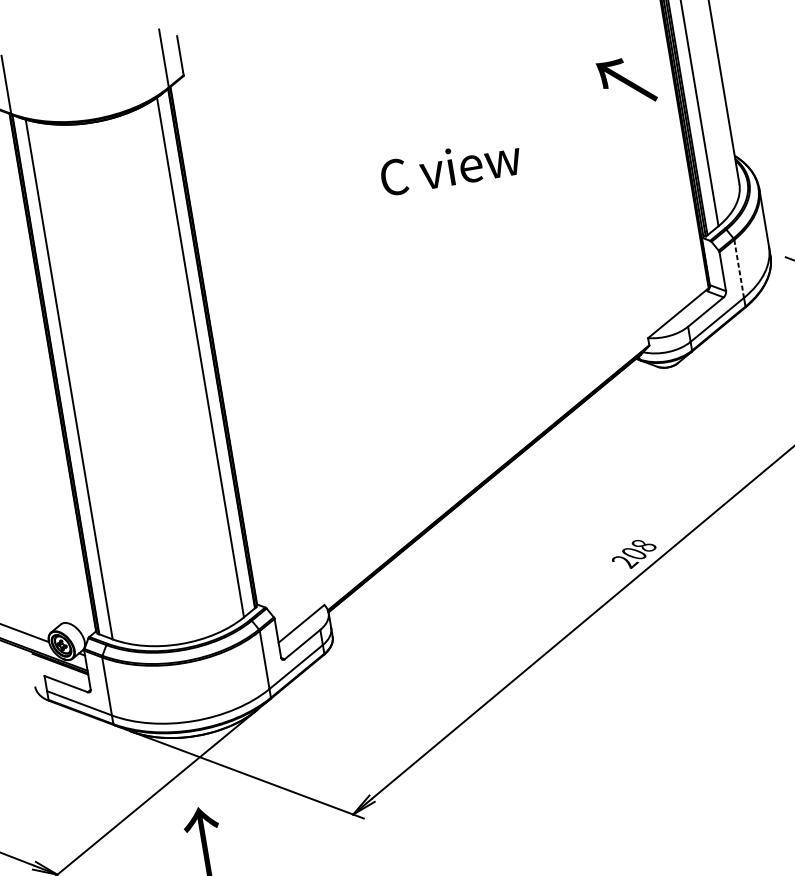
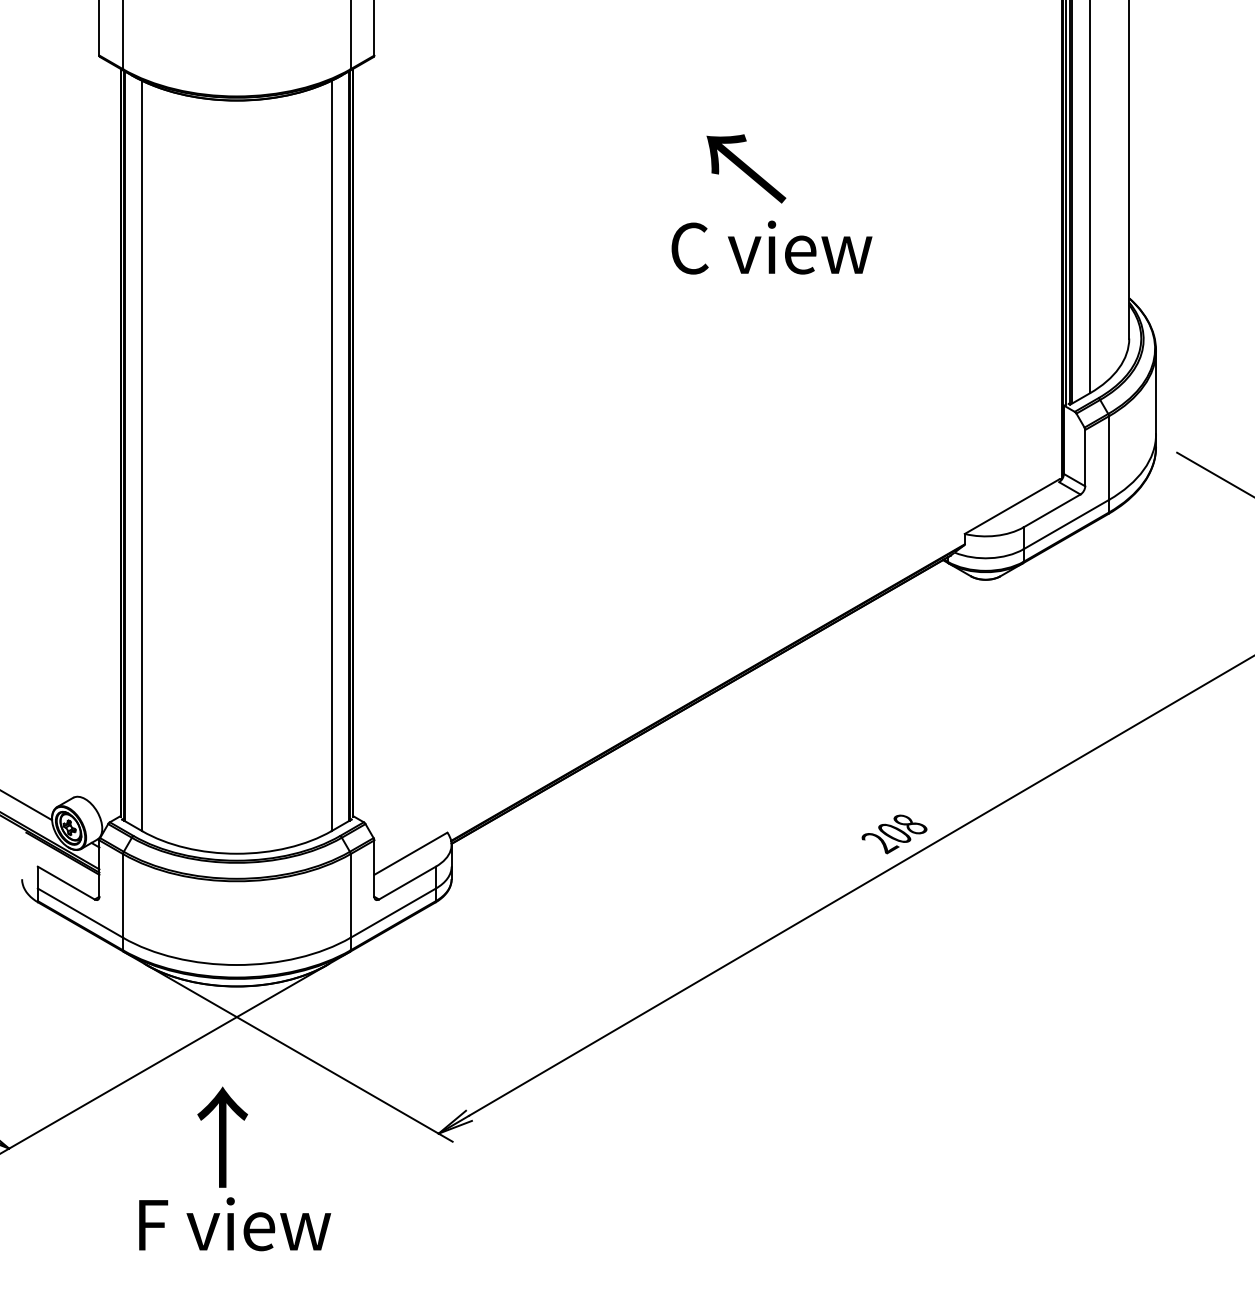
text: (627, 81) -> (746, 168), moved
text: (450, 167) -> (771, 247), moved
line: (738, 269) -> (1108, 458), dashed -> solid

